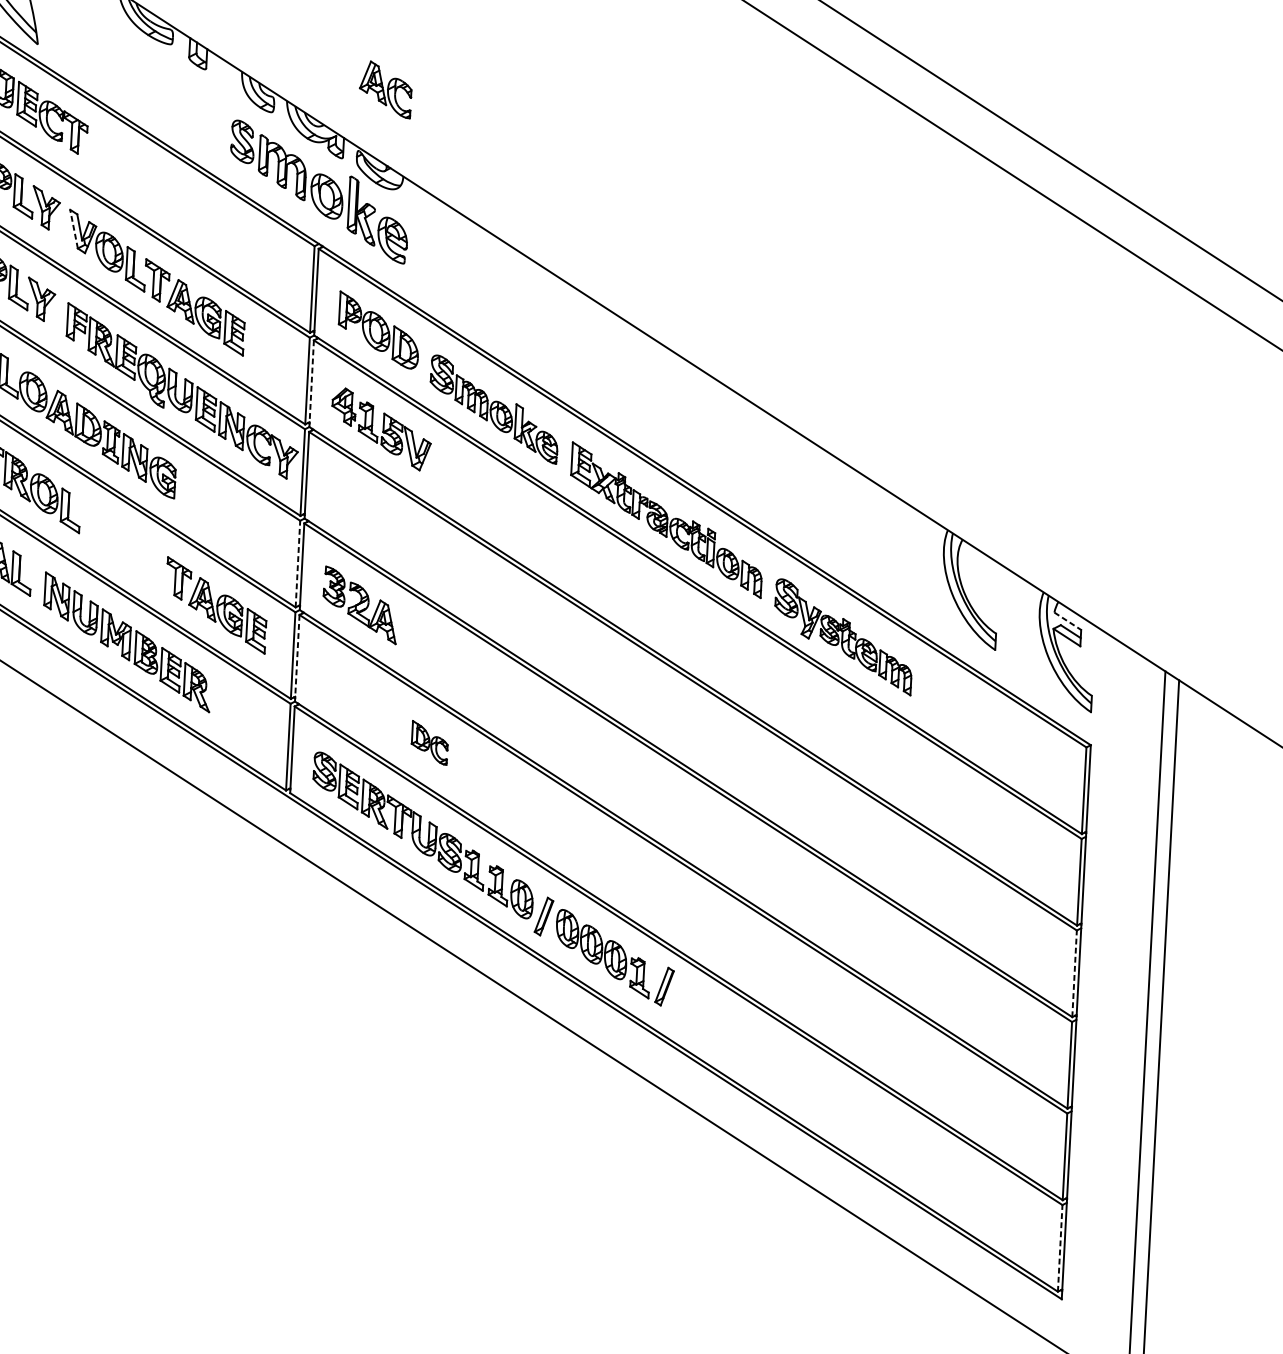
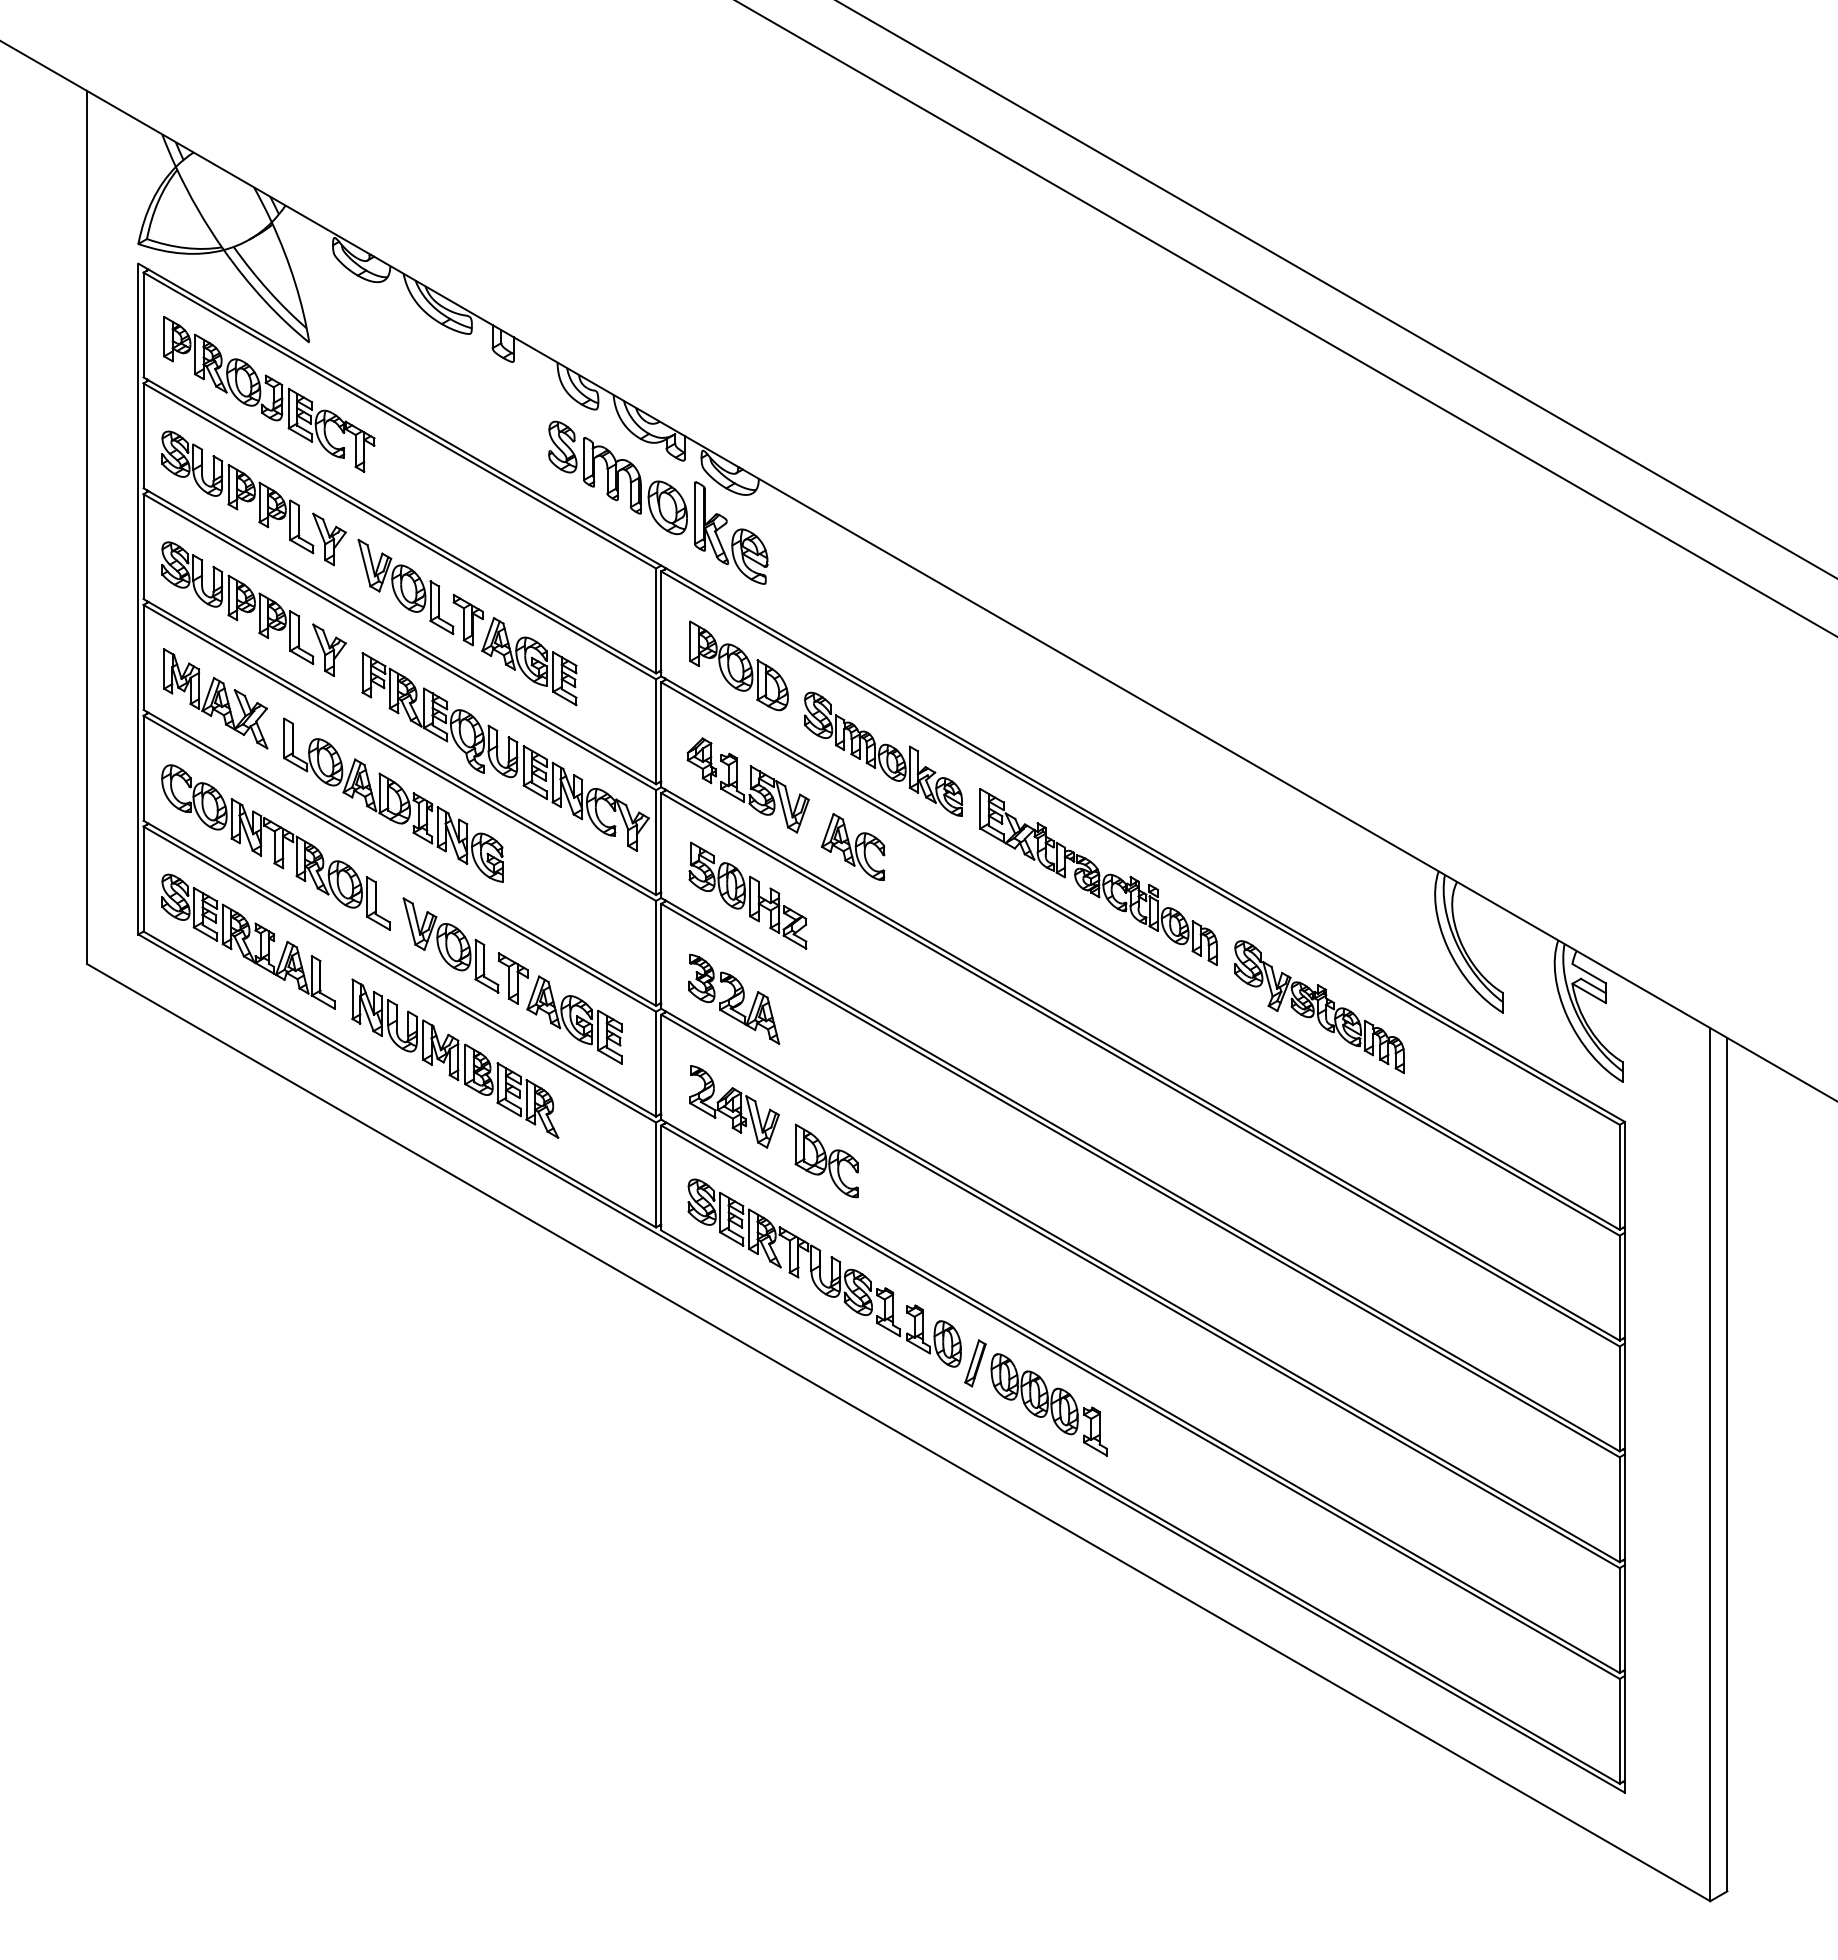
part: (385, 89) -> (852, 846), moved
line: (73, 229) -> (364, 563), dashed -> solid
line: (311, 384) -> (661, 735), dashed -> solid
part: (375, 520) -> (747, 895), added
part: (128, 548) -> (450, 945), added
line: (298, 563) -> (656, 952), dashed -> solid
line: (1068, 621) -> (1589, 973), dashed -> solid
line: (297, 658) -> (661, 1067), dashed -> solid
part: (356, 693) -> (734, 1106), added
part: (429, 742) -> (826, 1160), size x1.43
line: (1074, 973) -> (1619, 1398), dashed -> solid
part: (664, 986) -> (1125, 1440), removed
line: (1060, 1247) -> (1619, 1730), dashed -> solid

